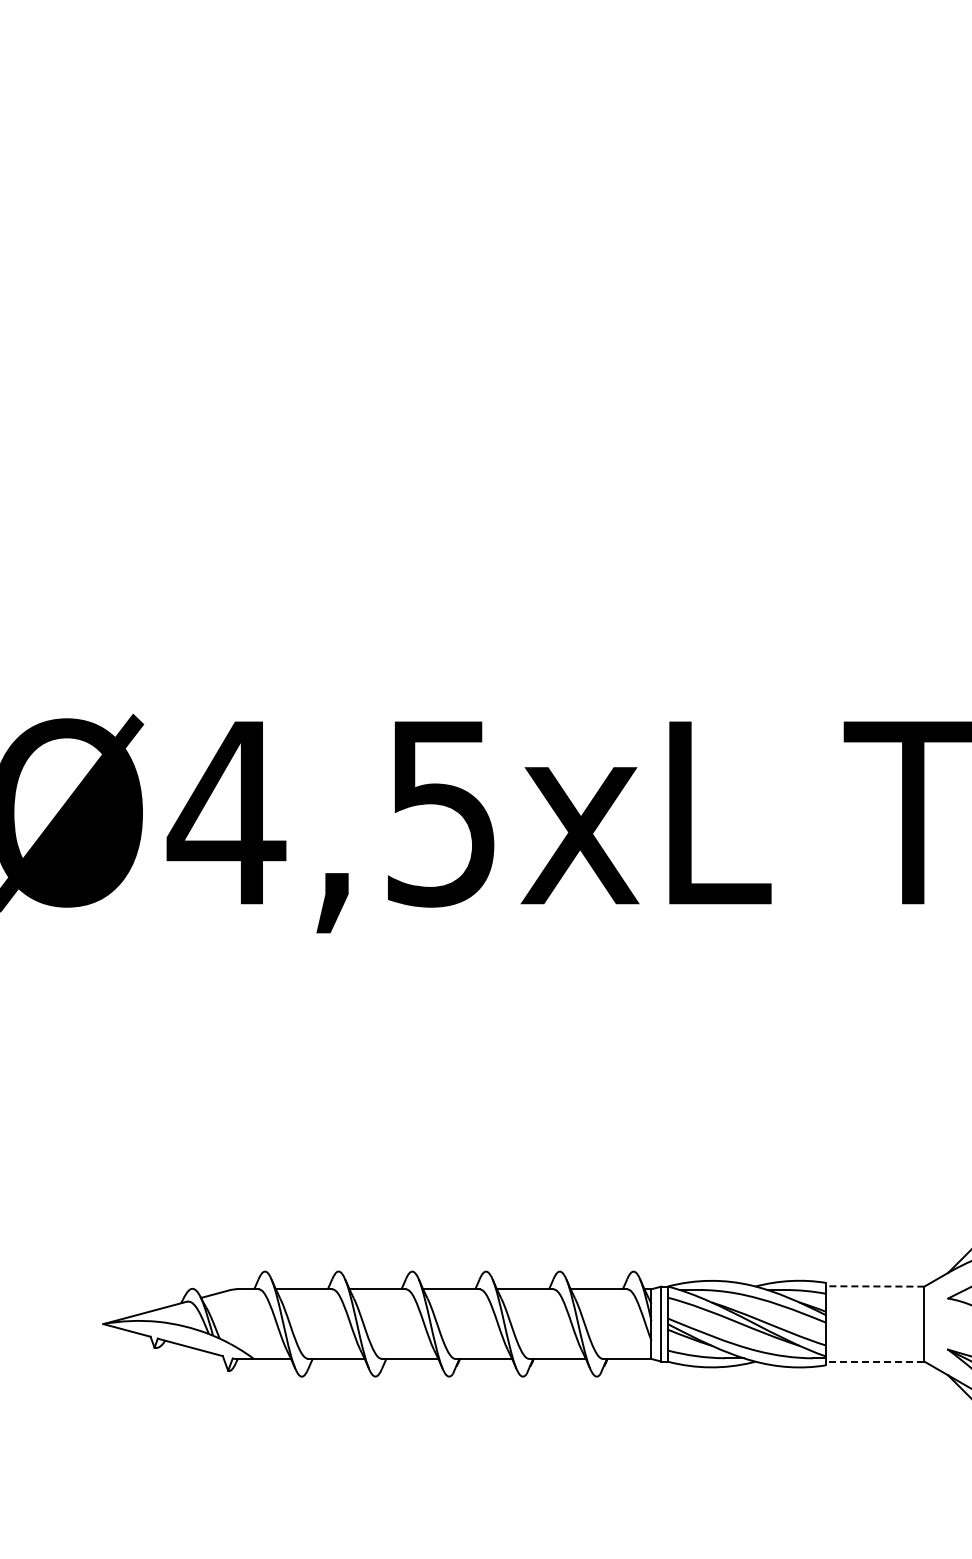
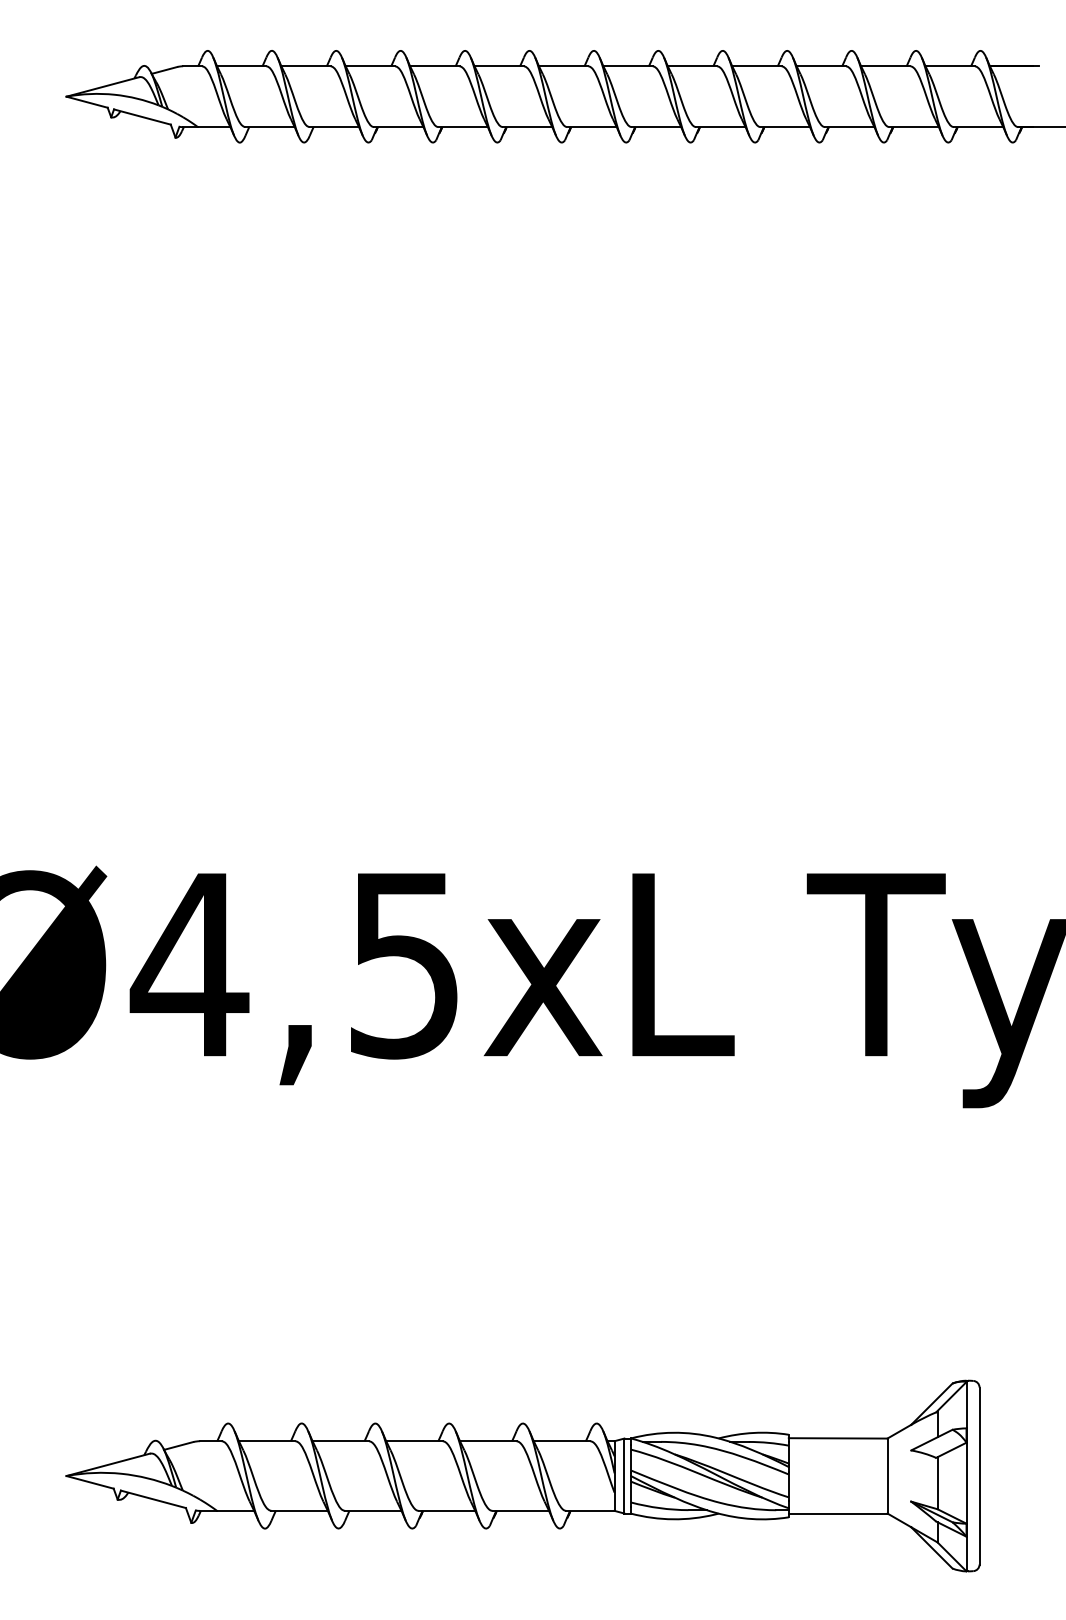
line: (874, 1286) -> (837, 1438), dashed -> solid
line: (874, 1361) -> (837, 1513), dashed -> solid

